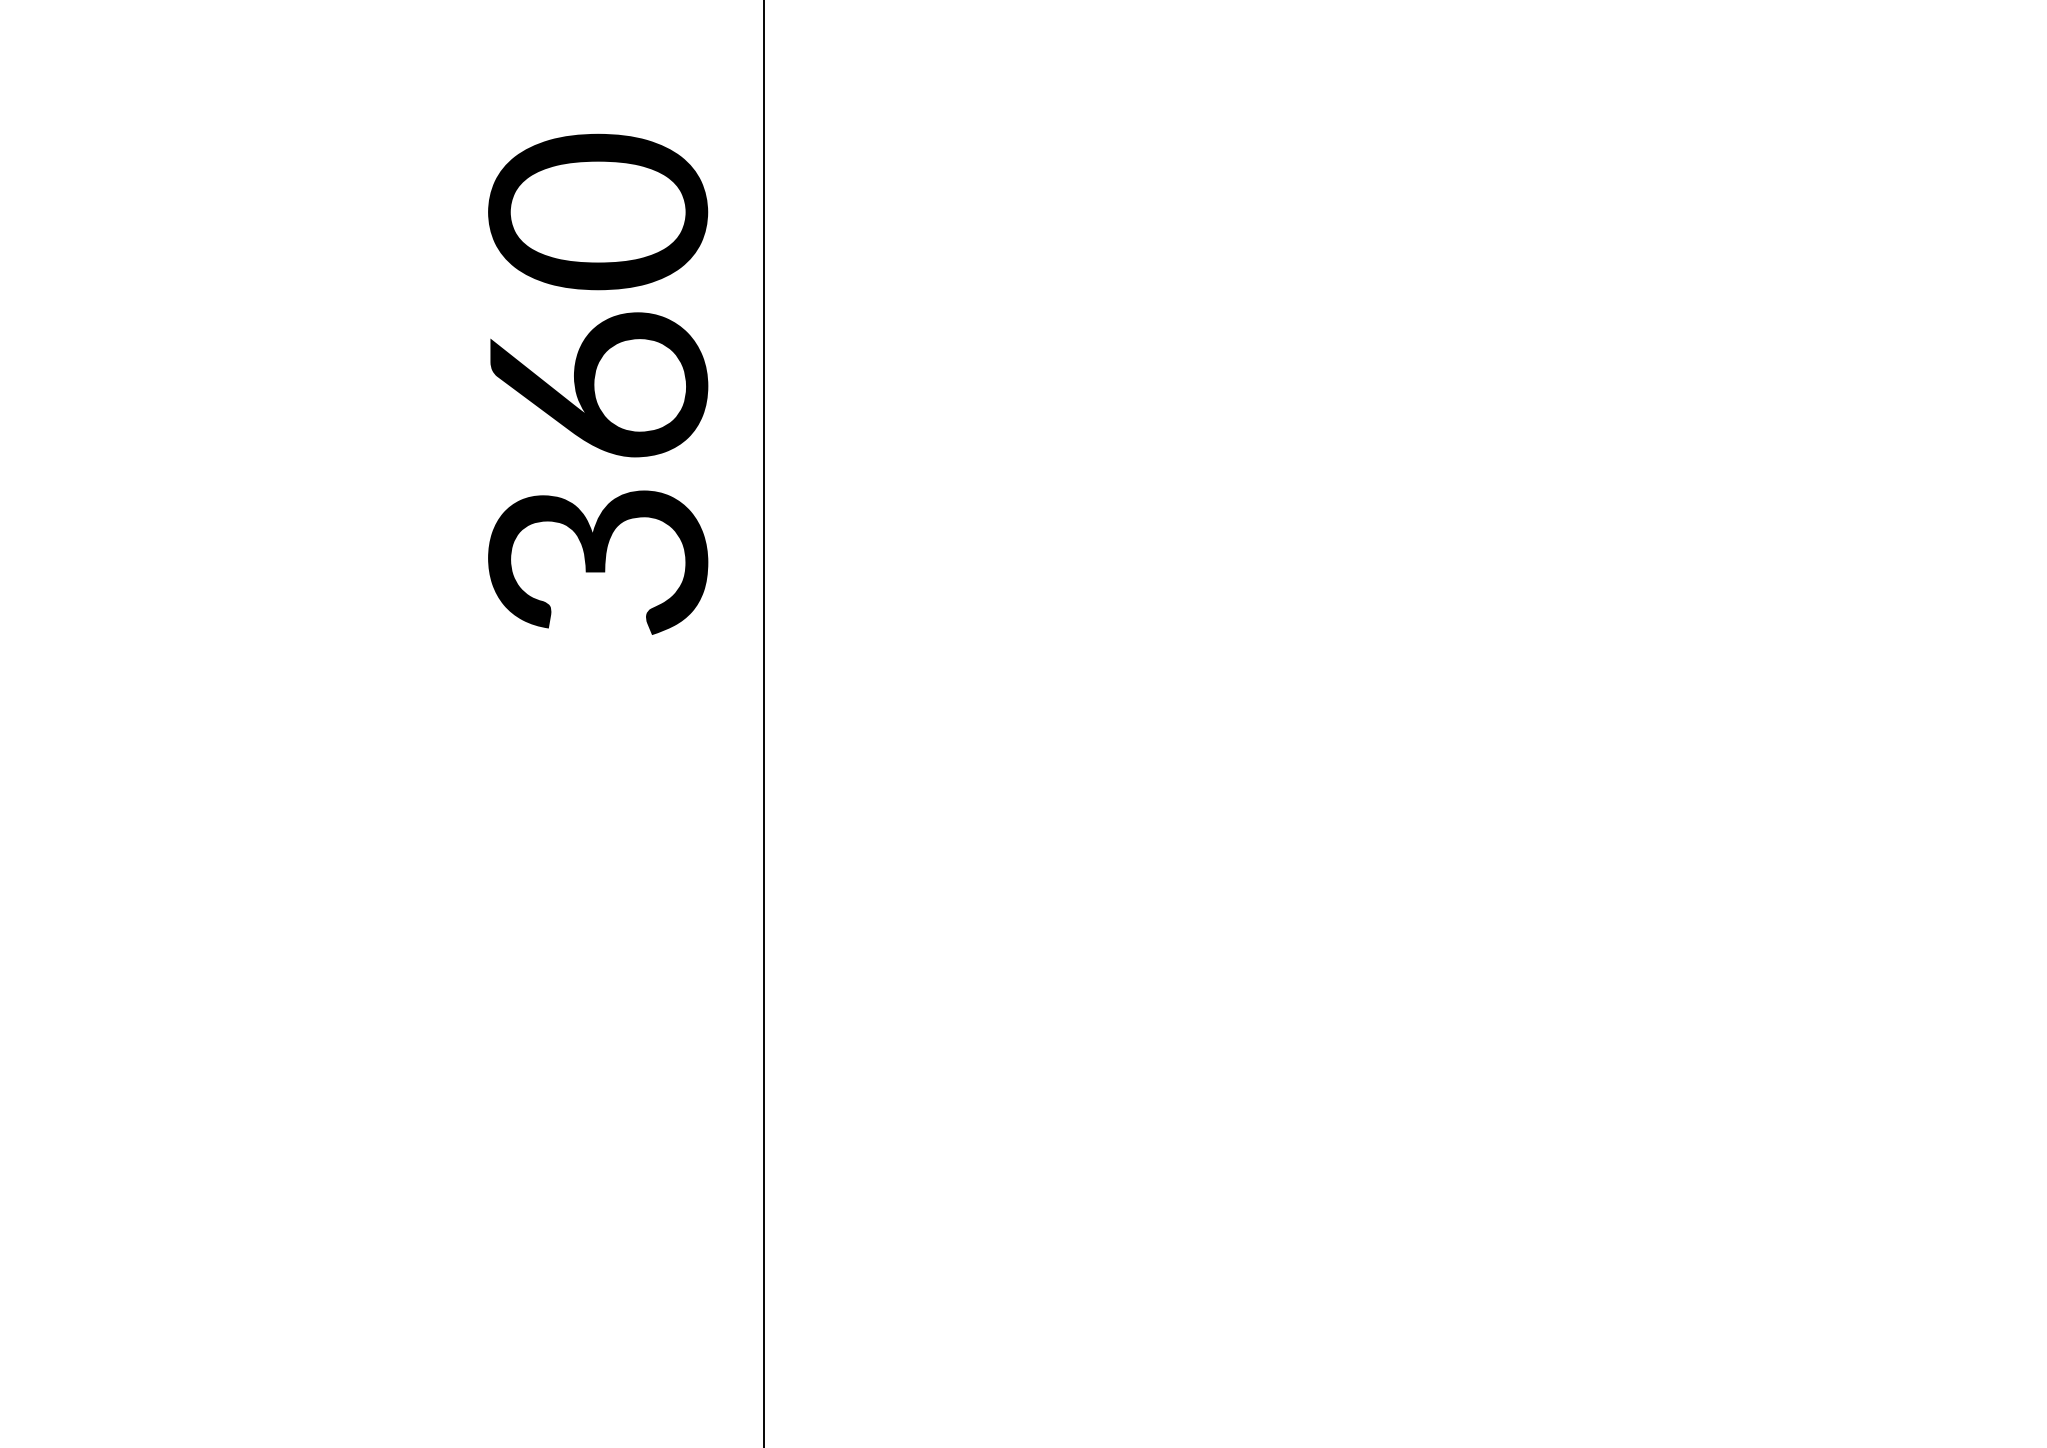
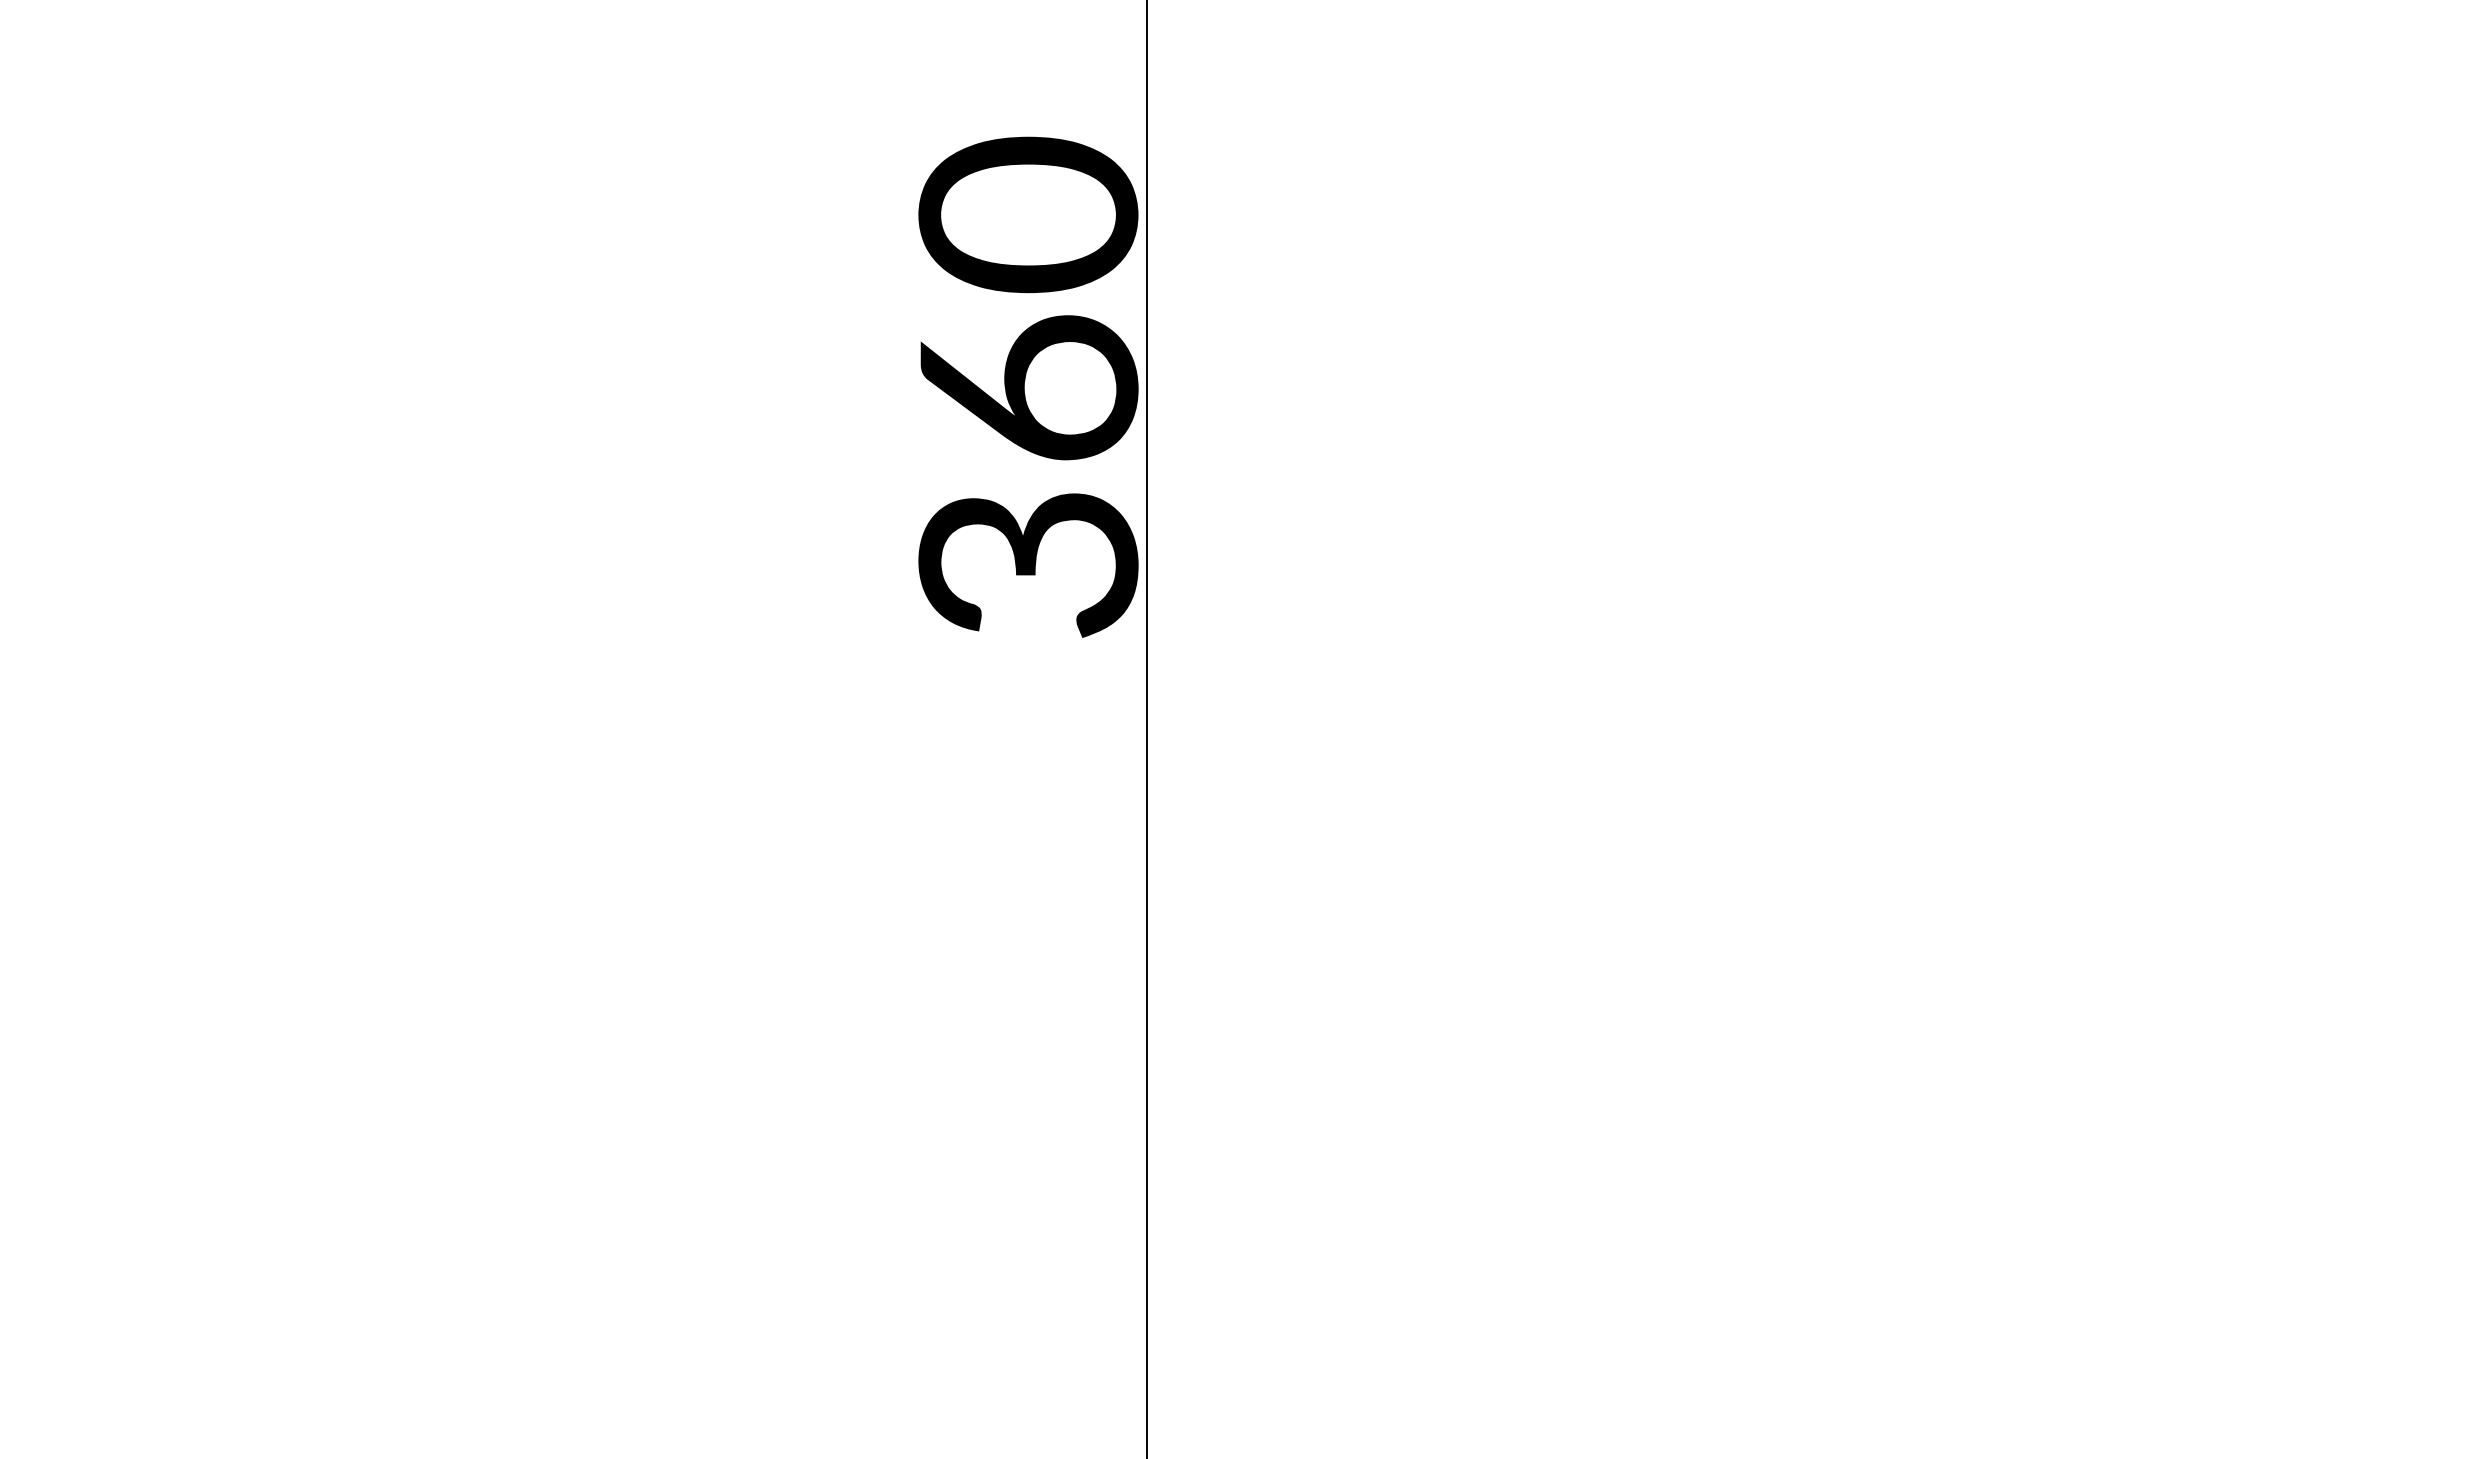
text: (598, 383) -> (1028, 386), moved

